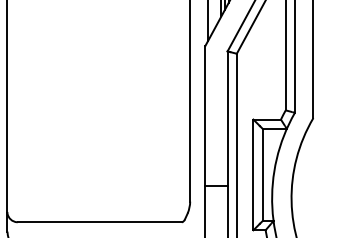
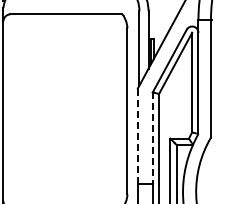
line: (205, 116) -> (137, 136), solid -> dashed
line: (227, 119) -> (152, 138), solid -> dashed

